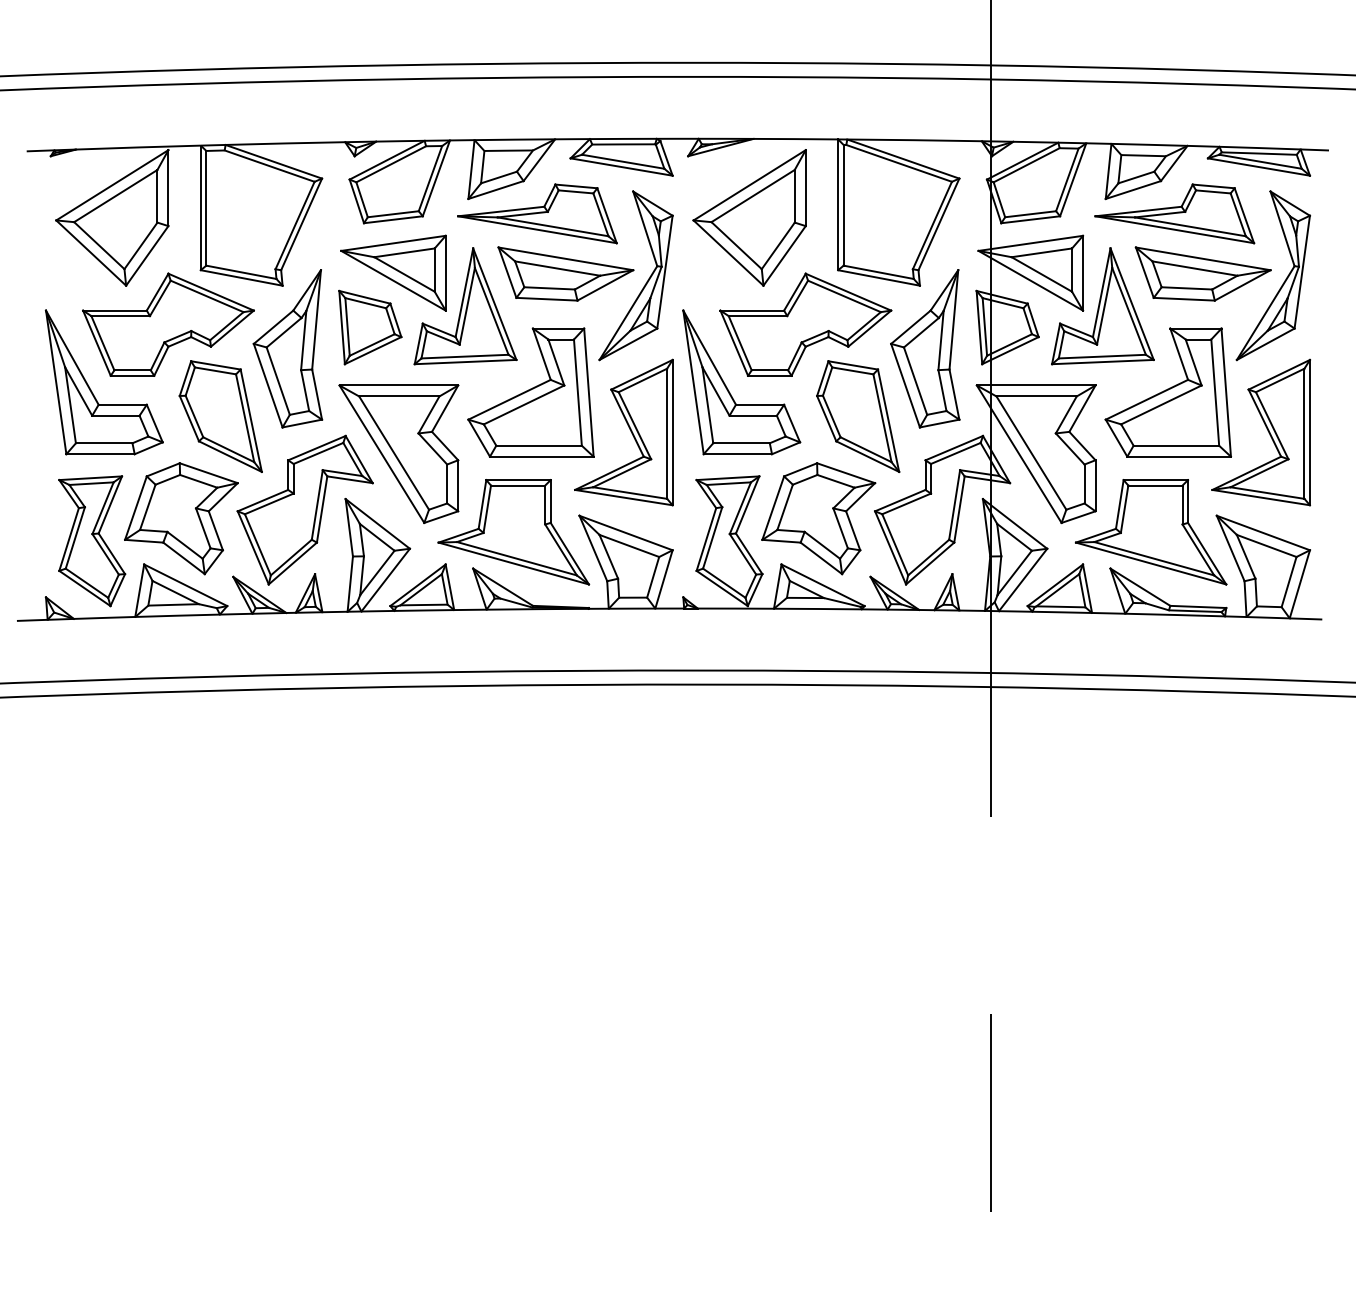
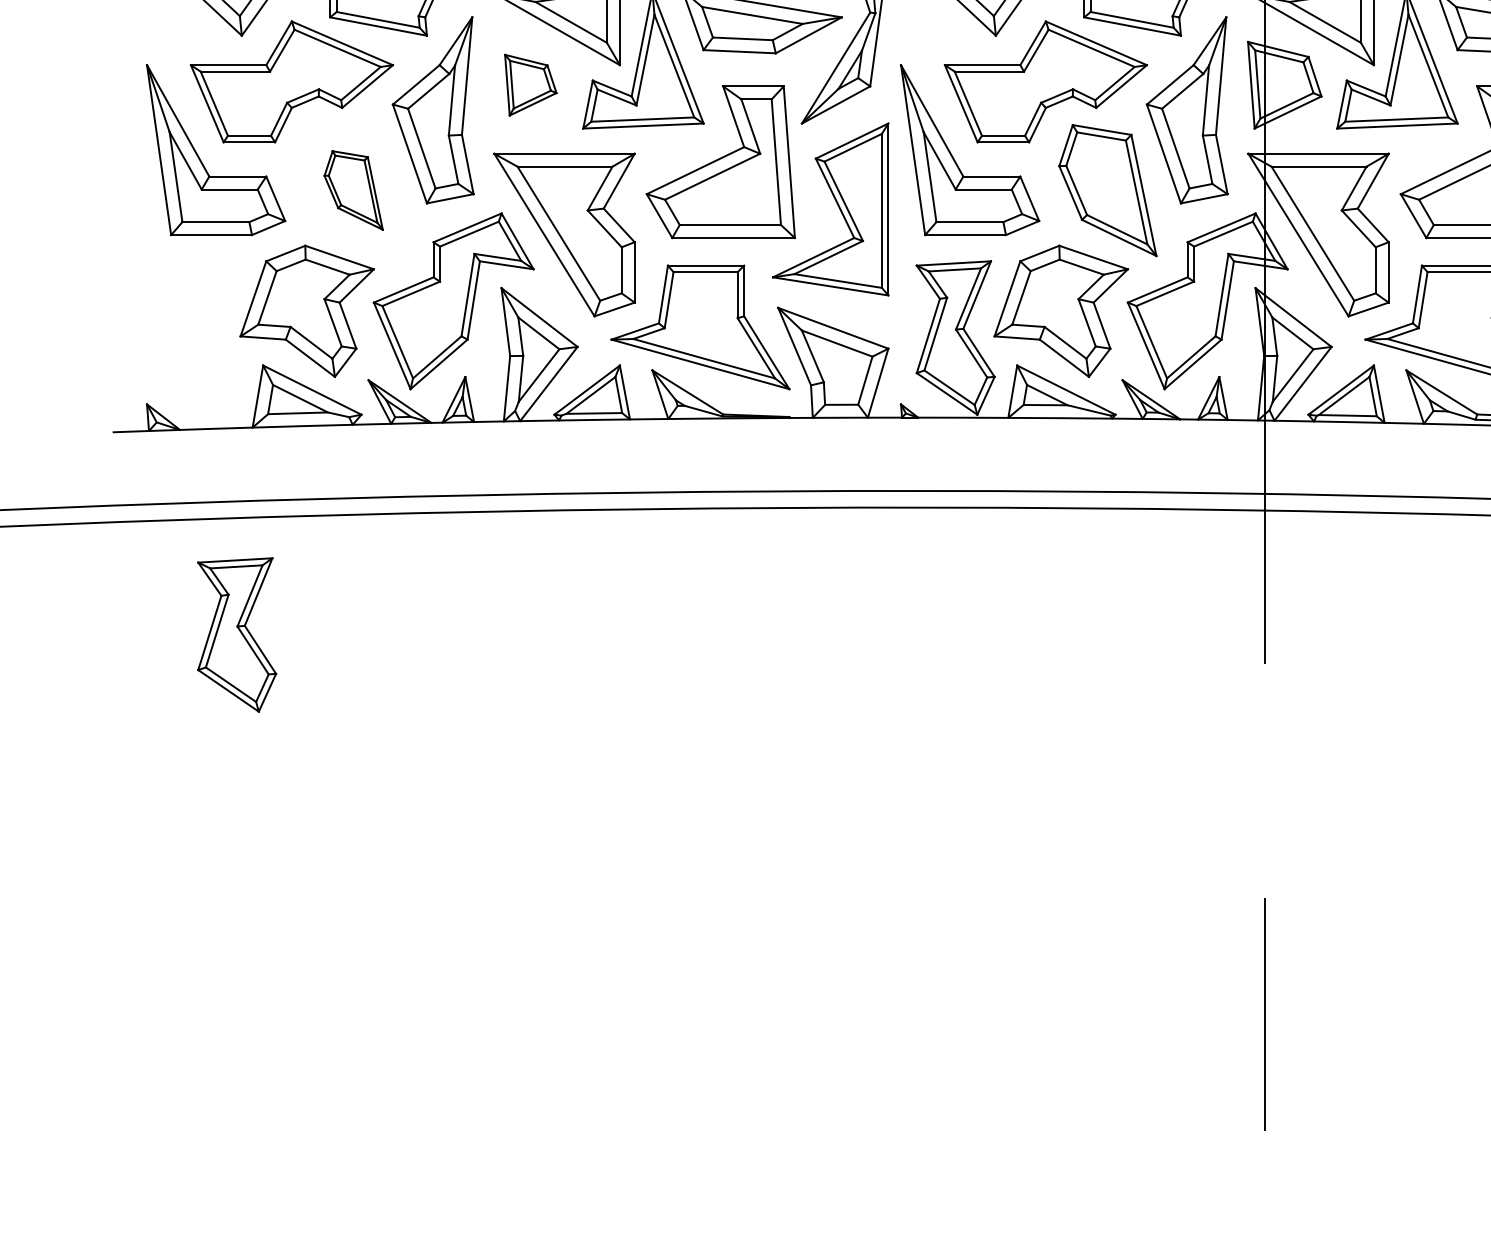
part: (370, 327) -> (530, 85), size x0.7
part: (220, 416) -> (353, 190), size x0.6
part: (92, 541) -> (237, 635), moved

